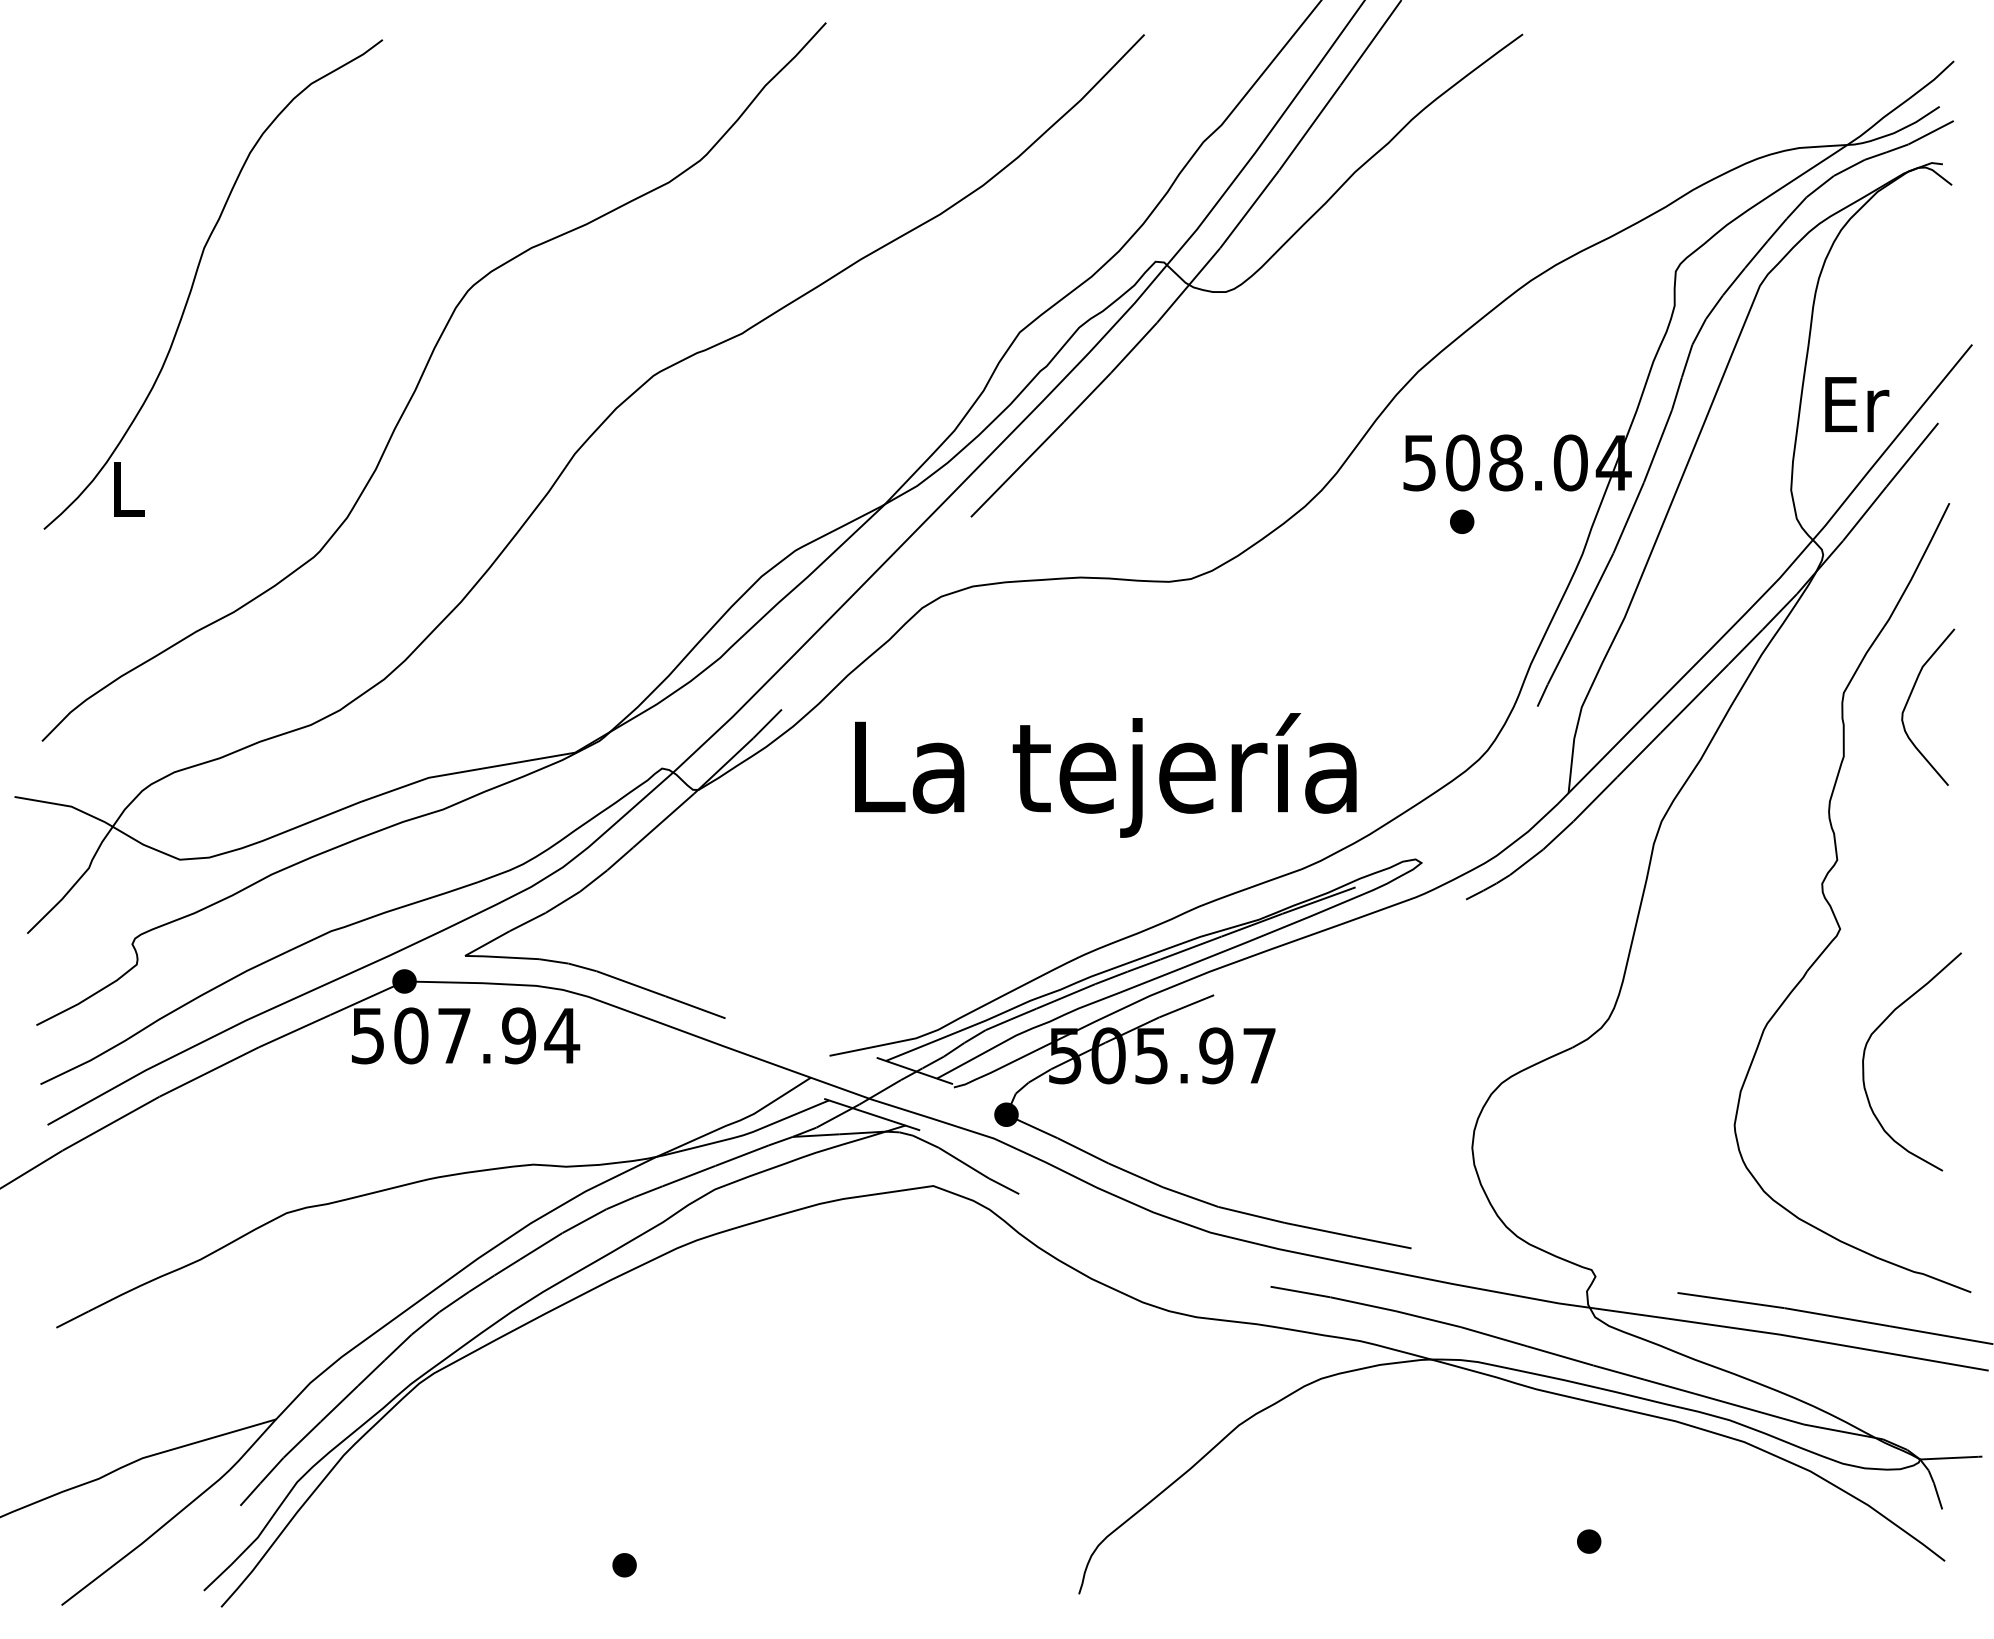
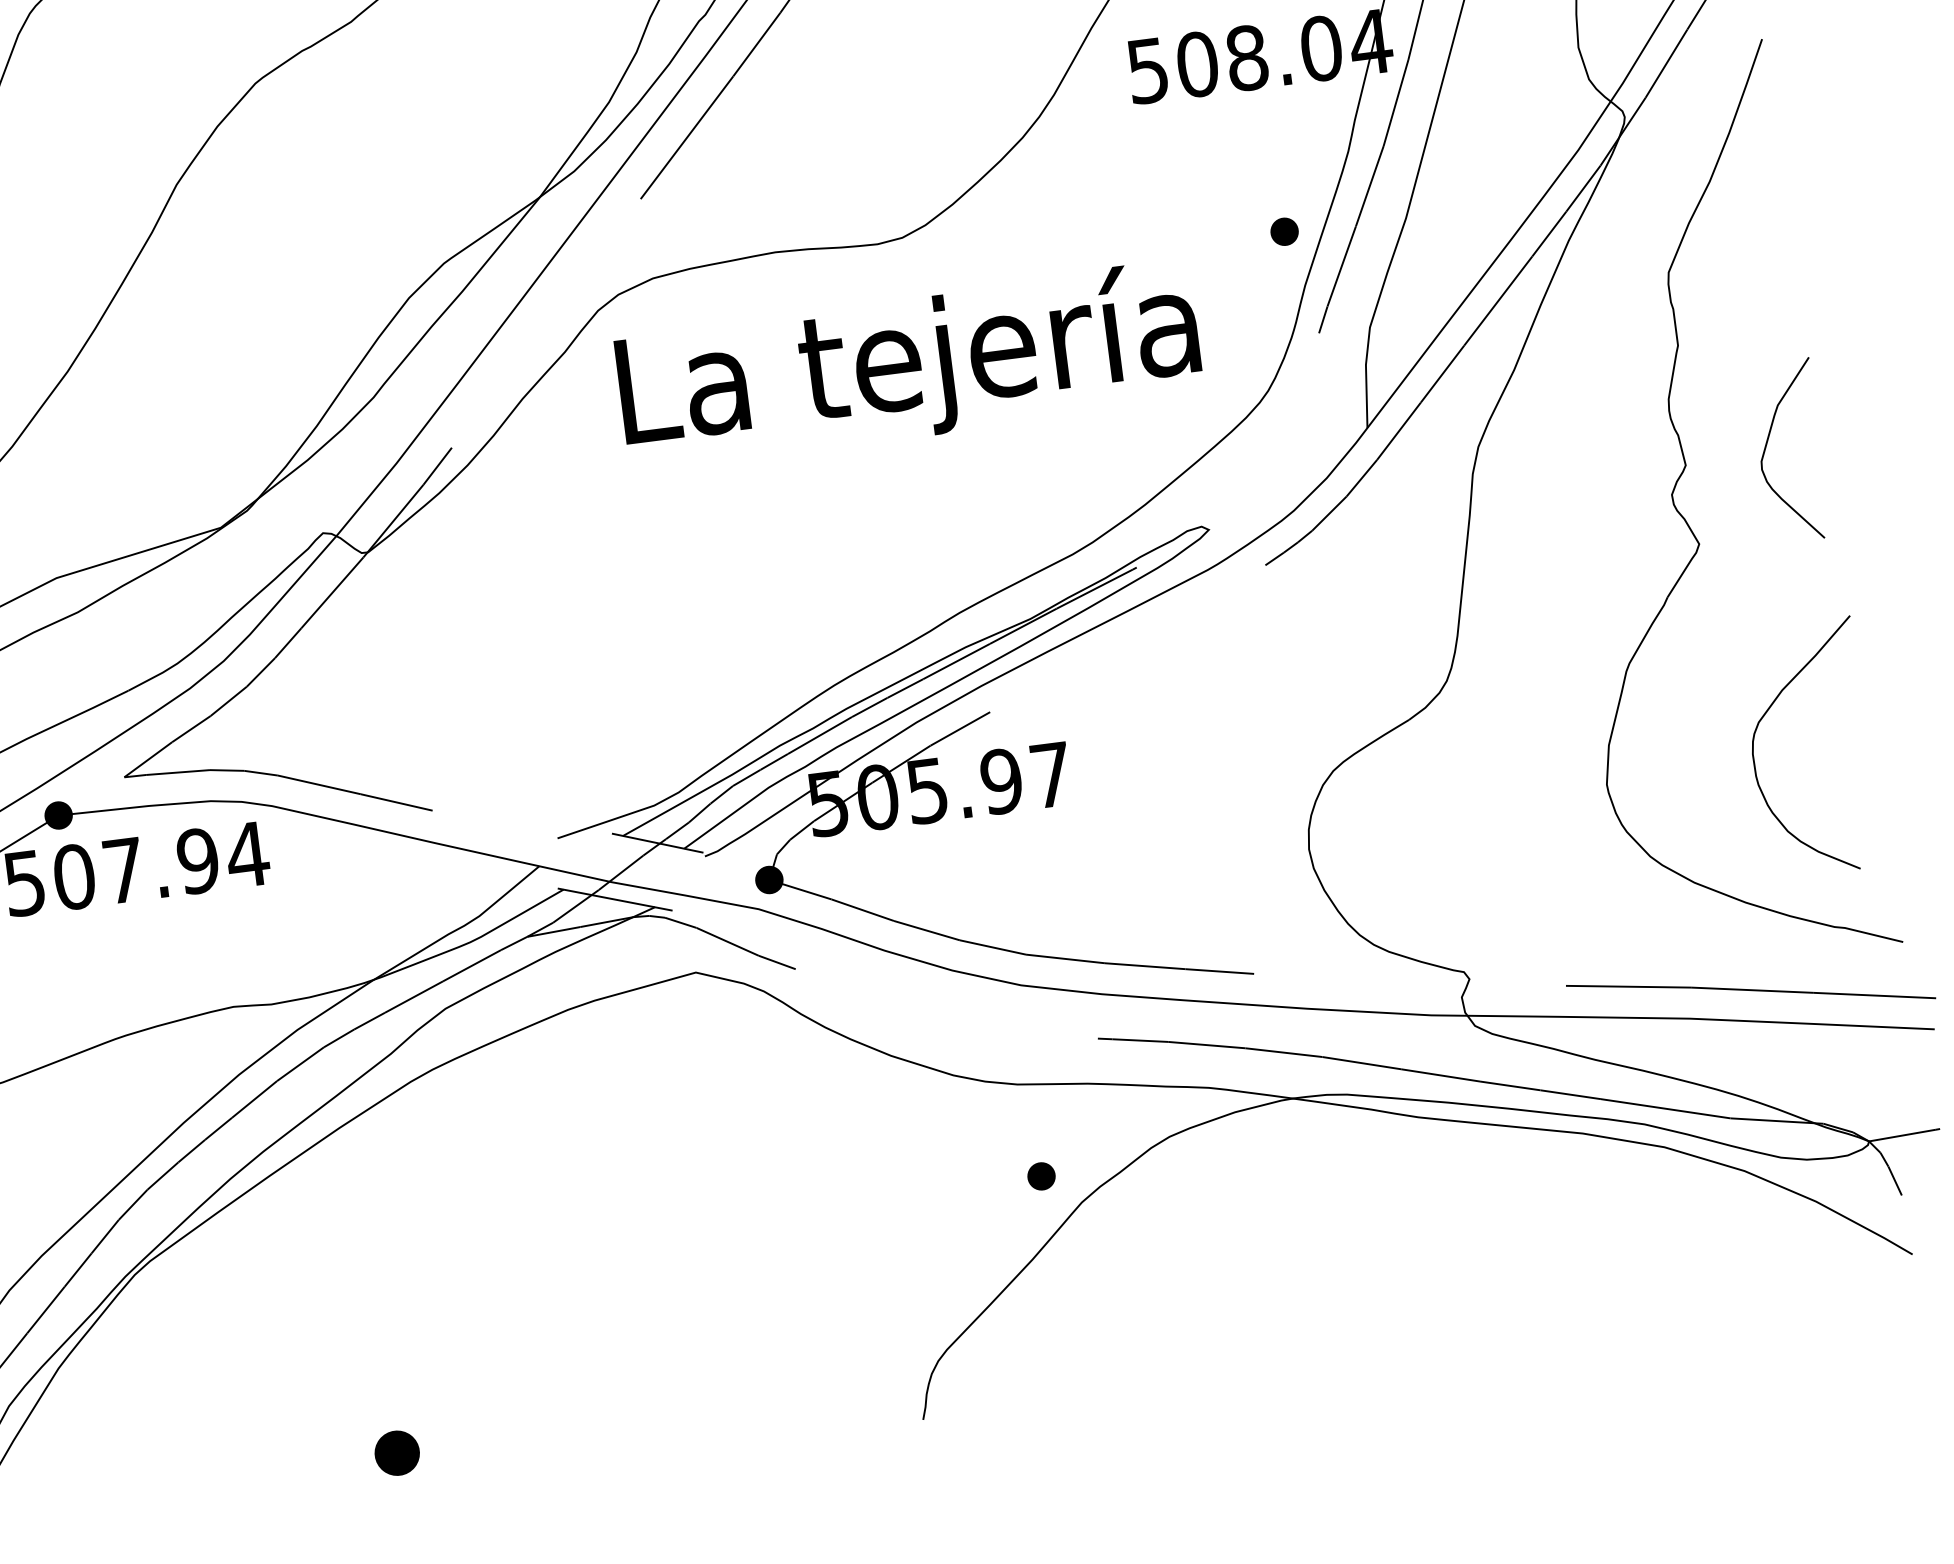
part: (1462, 521) -> (1284, 231), moved
curve: (1910, 697) -> (1768, 442), moved
text: (1105, 775) -> (908, 365), moved
curve: (1878, 1028) -> (1765, 714), moved
part: (1589, 1541) -> (1041, 1176), moved
part: (624, 1565) -> (397, 1453), size x1.6

